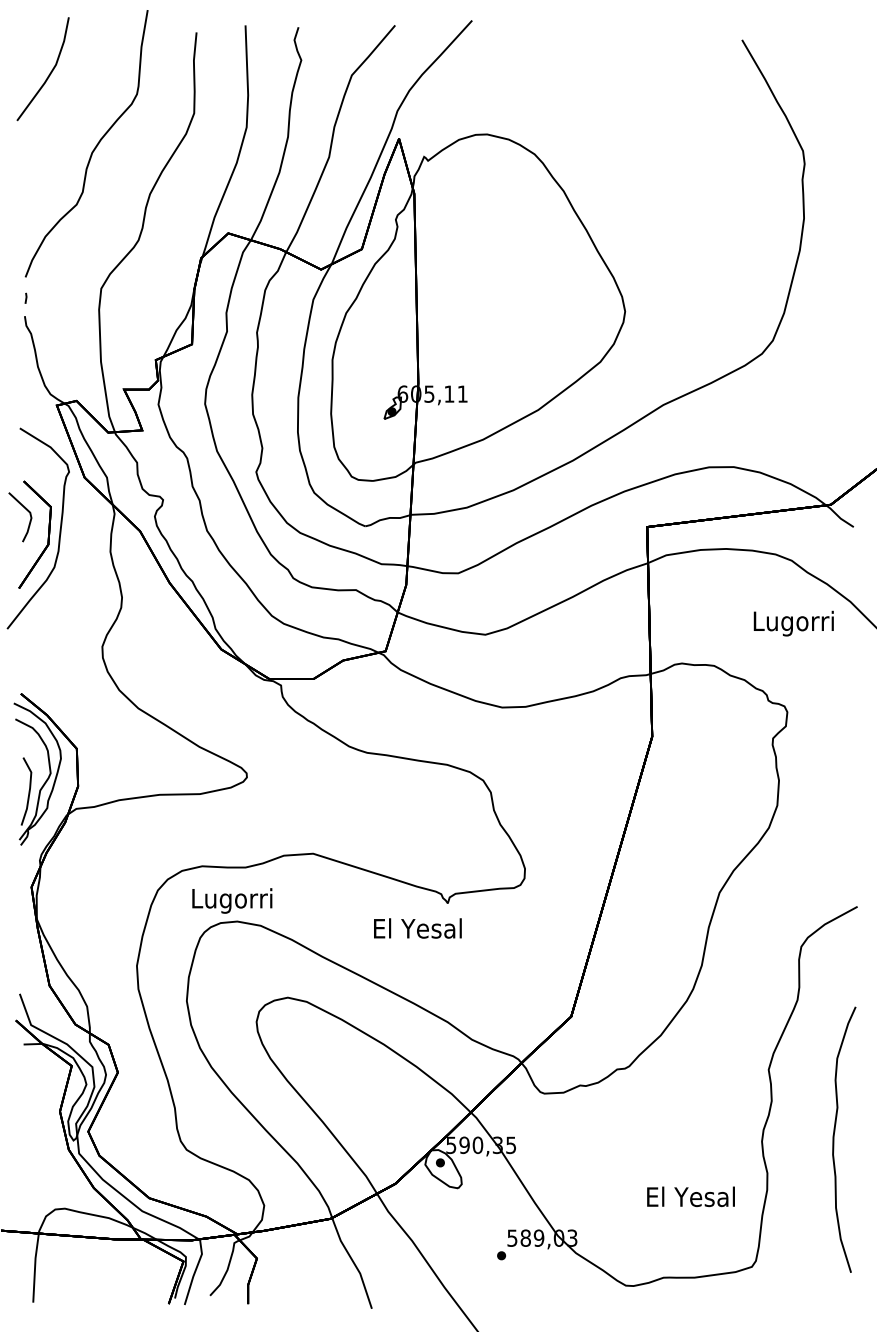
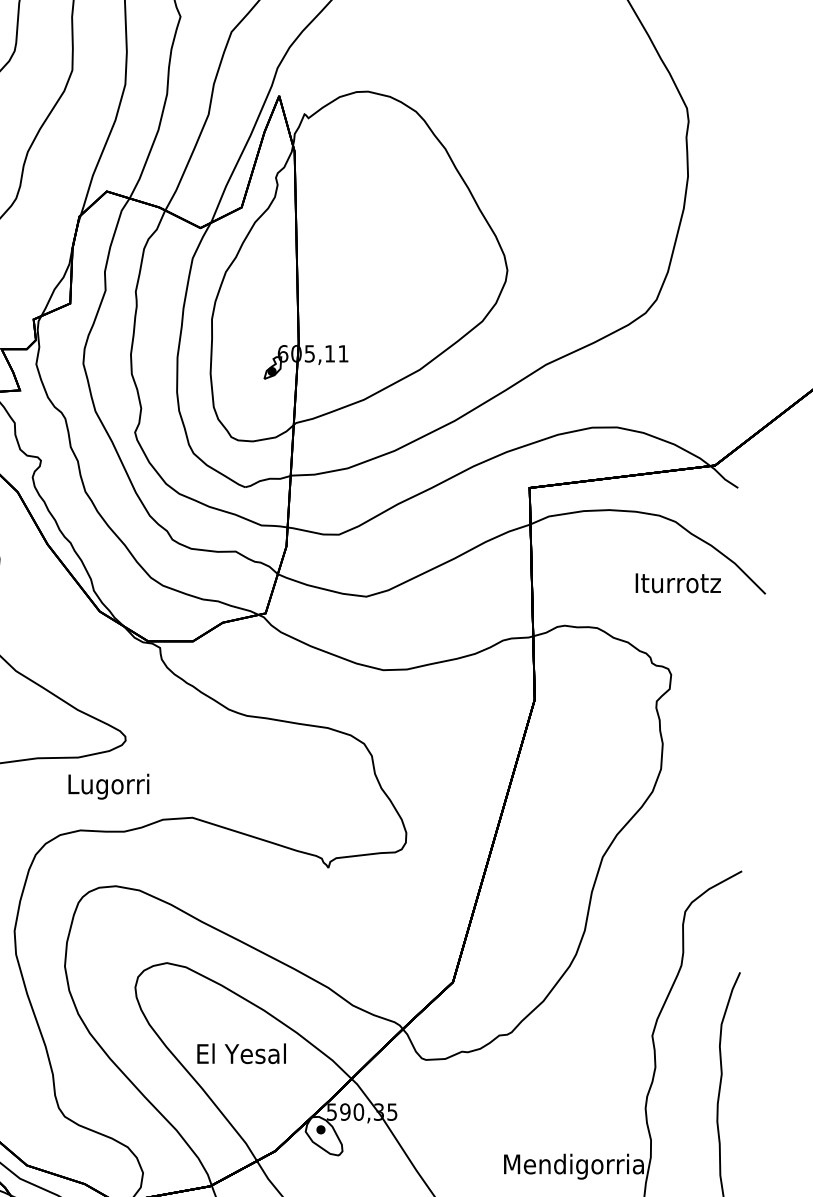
text: (794, 623) -> (678, 585), Lugorri -> Iturrotz
text: (232, 900) -> (109, 786), moved
text: (417, 928) -> (241, 1053), moved
text: (690, 1199) -> (573, 1166), El Yesal -> Mendigorria

